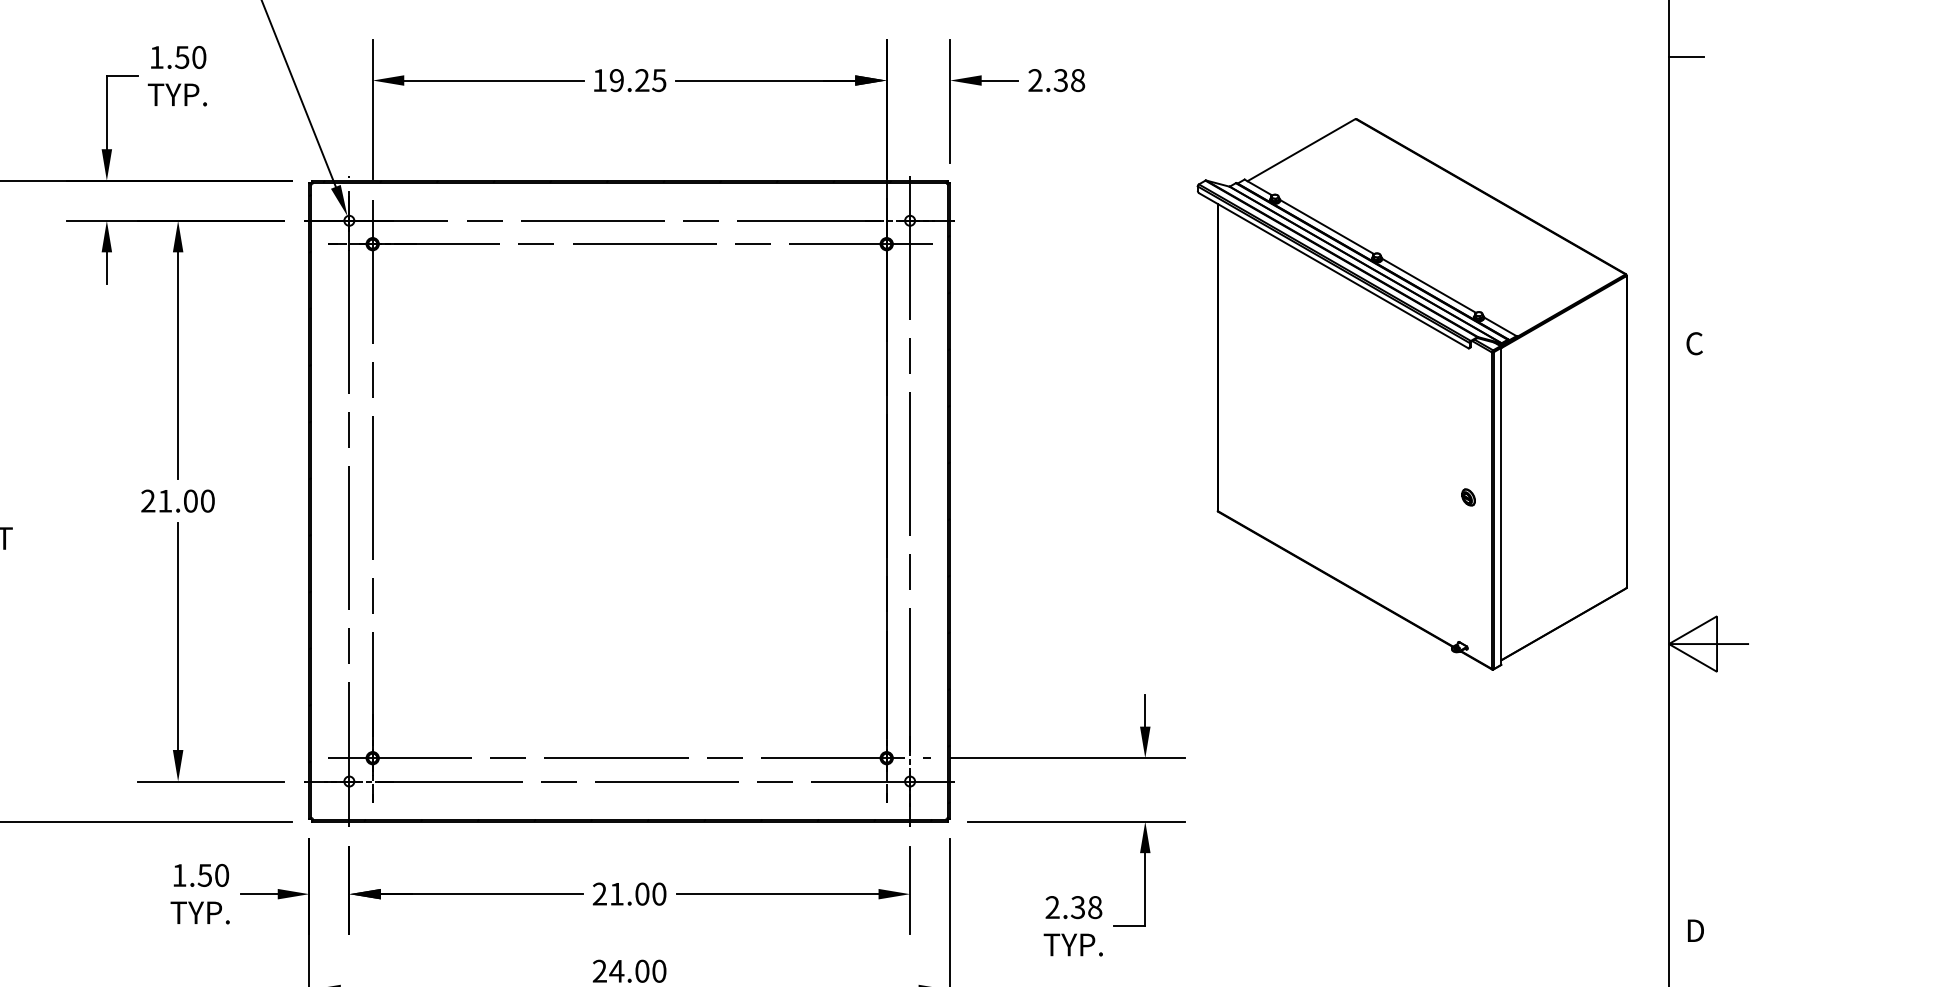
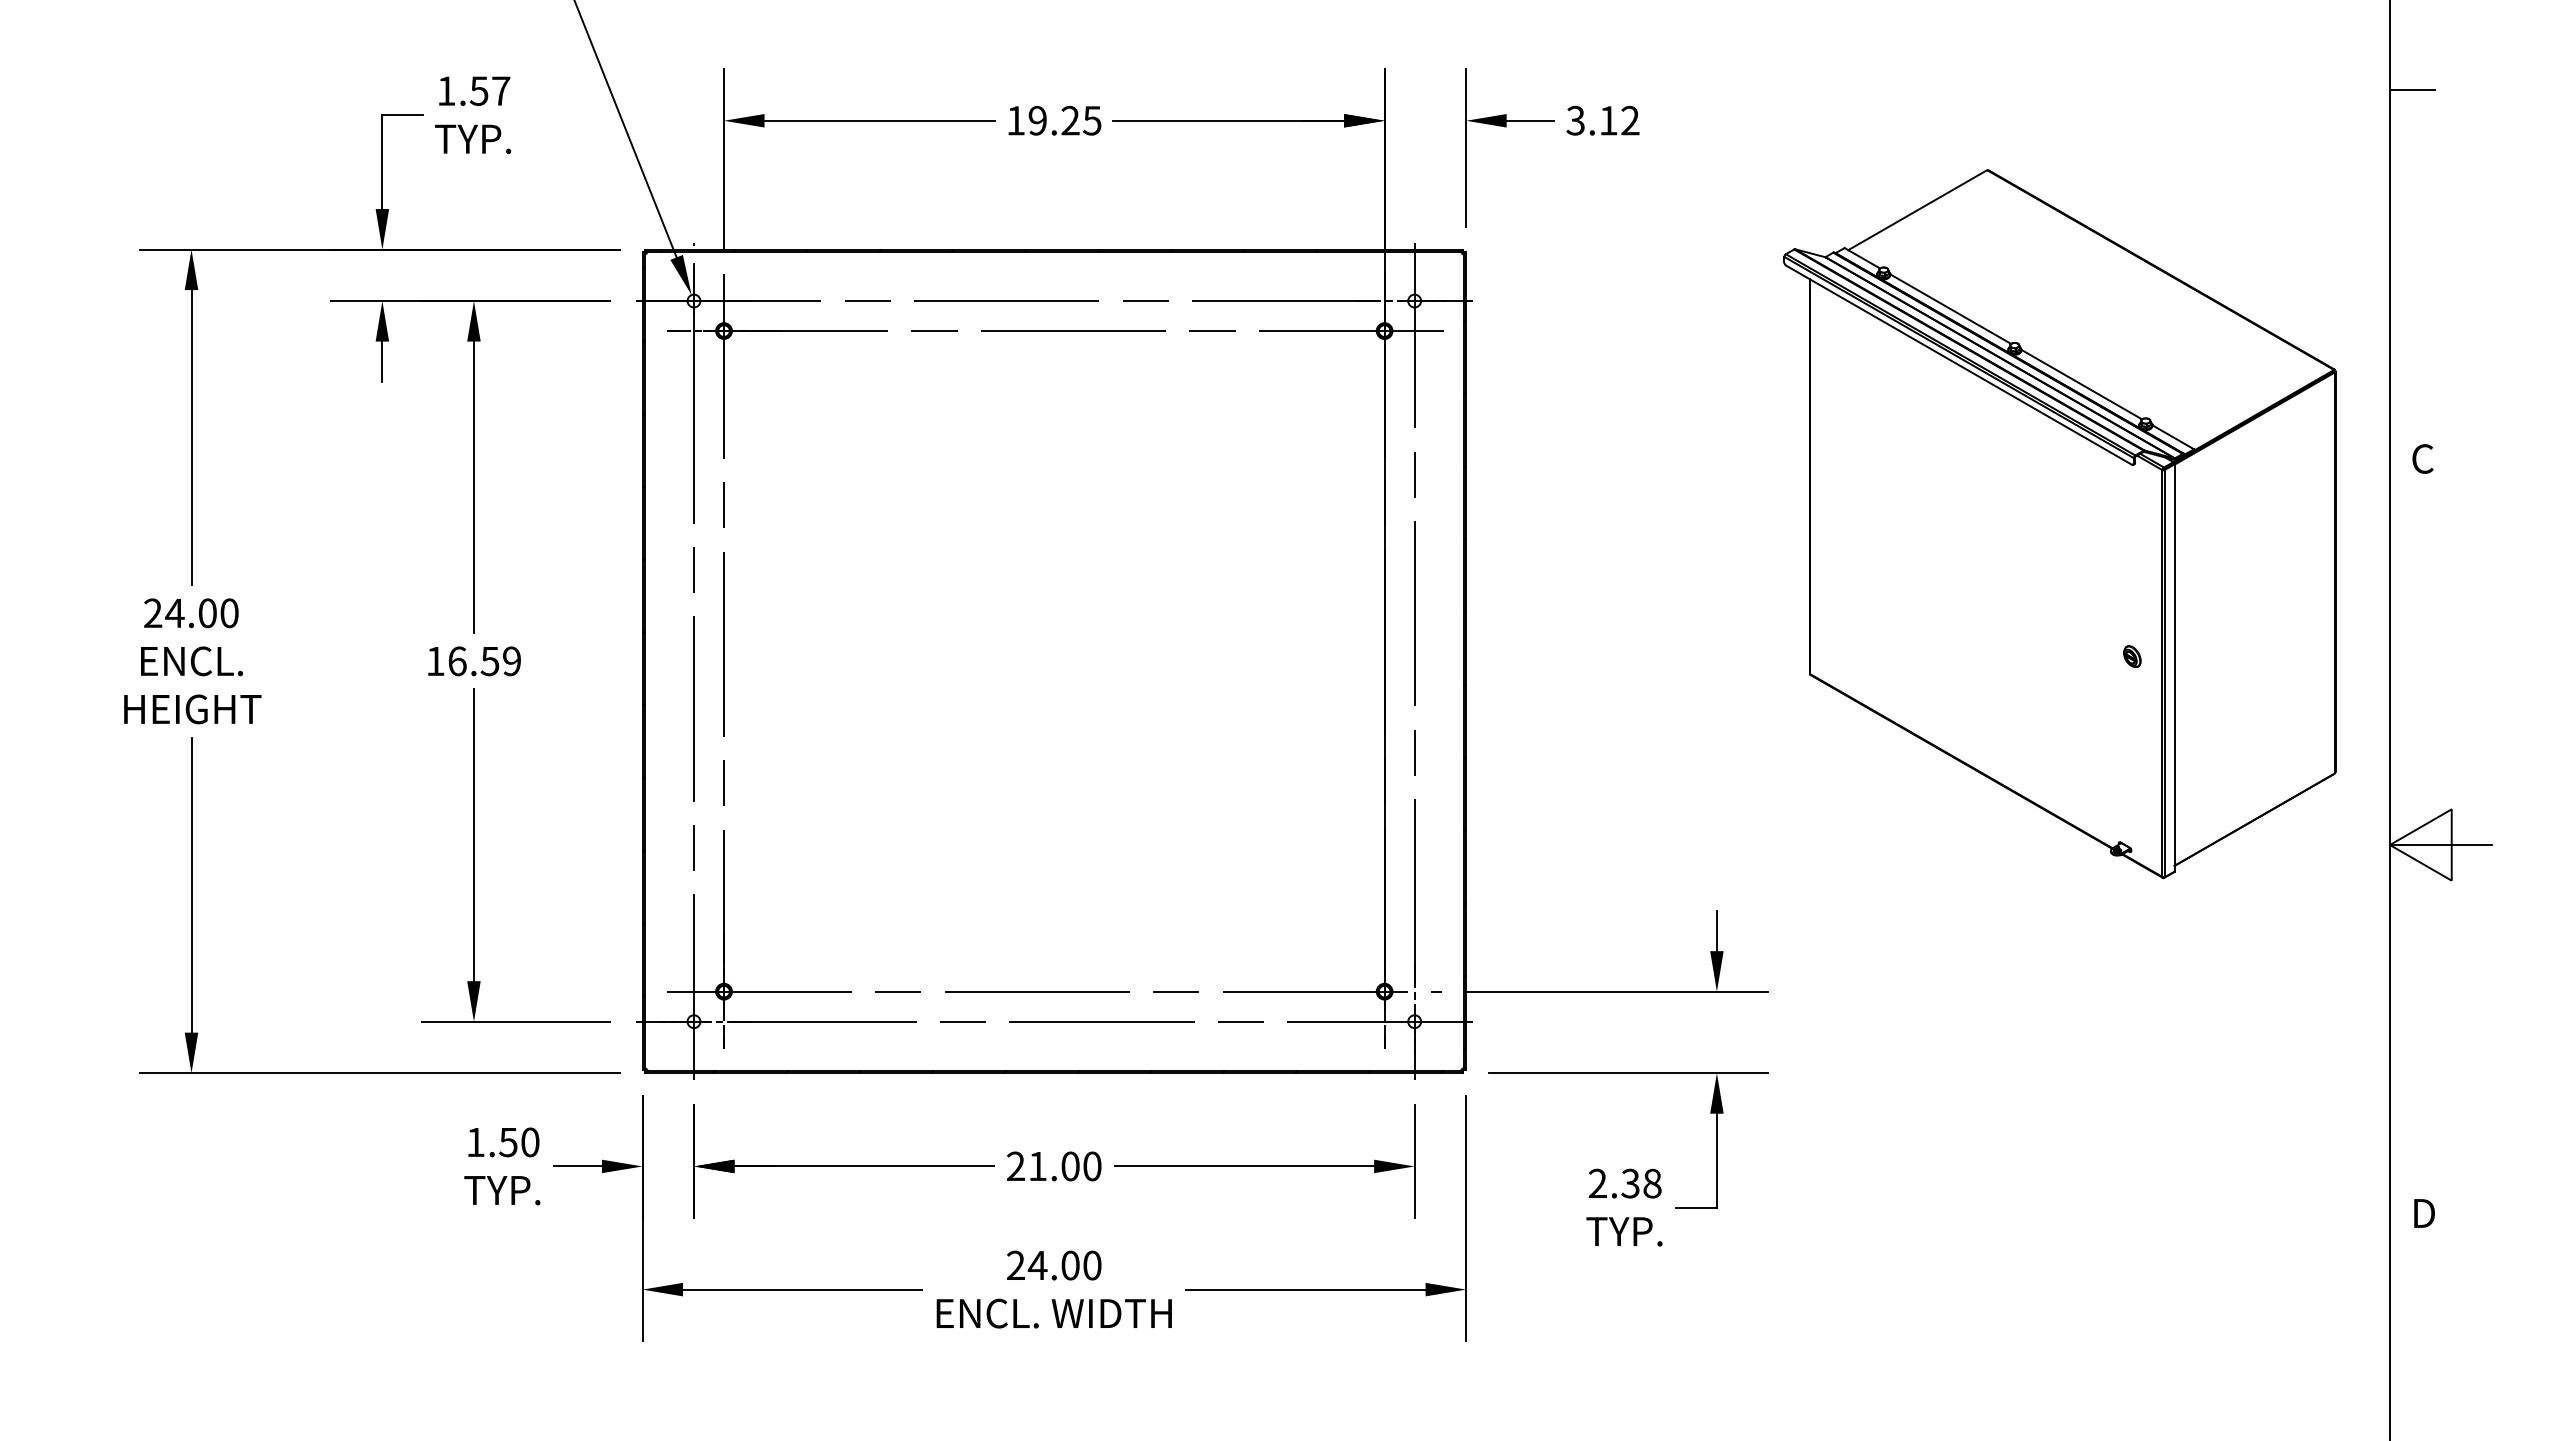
text: (199, 56) -> (501, 90), 1.50 -> 1.57
text: (1056, 80) -> (1602, 120), 2.38 -> 3.12
text: (177, 501) -> (473, 661), 21.00 -> 16.59

